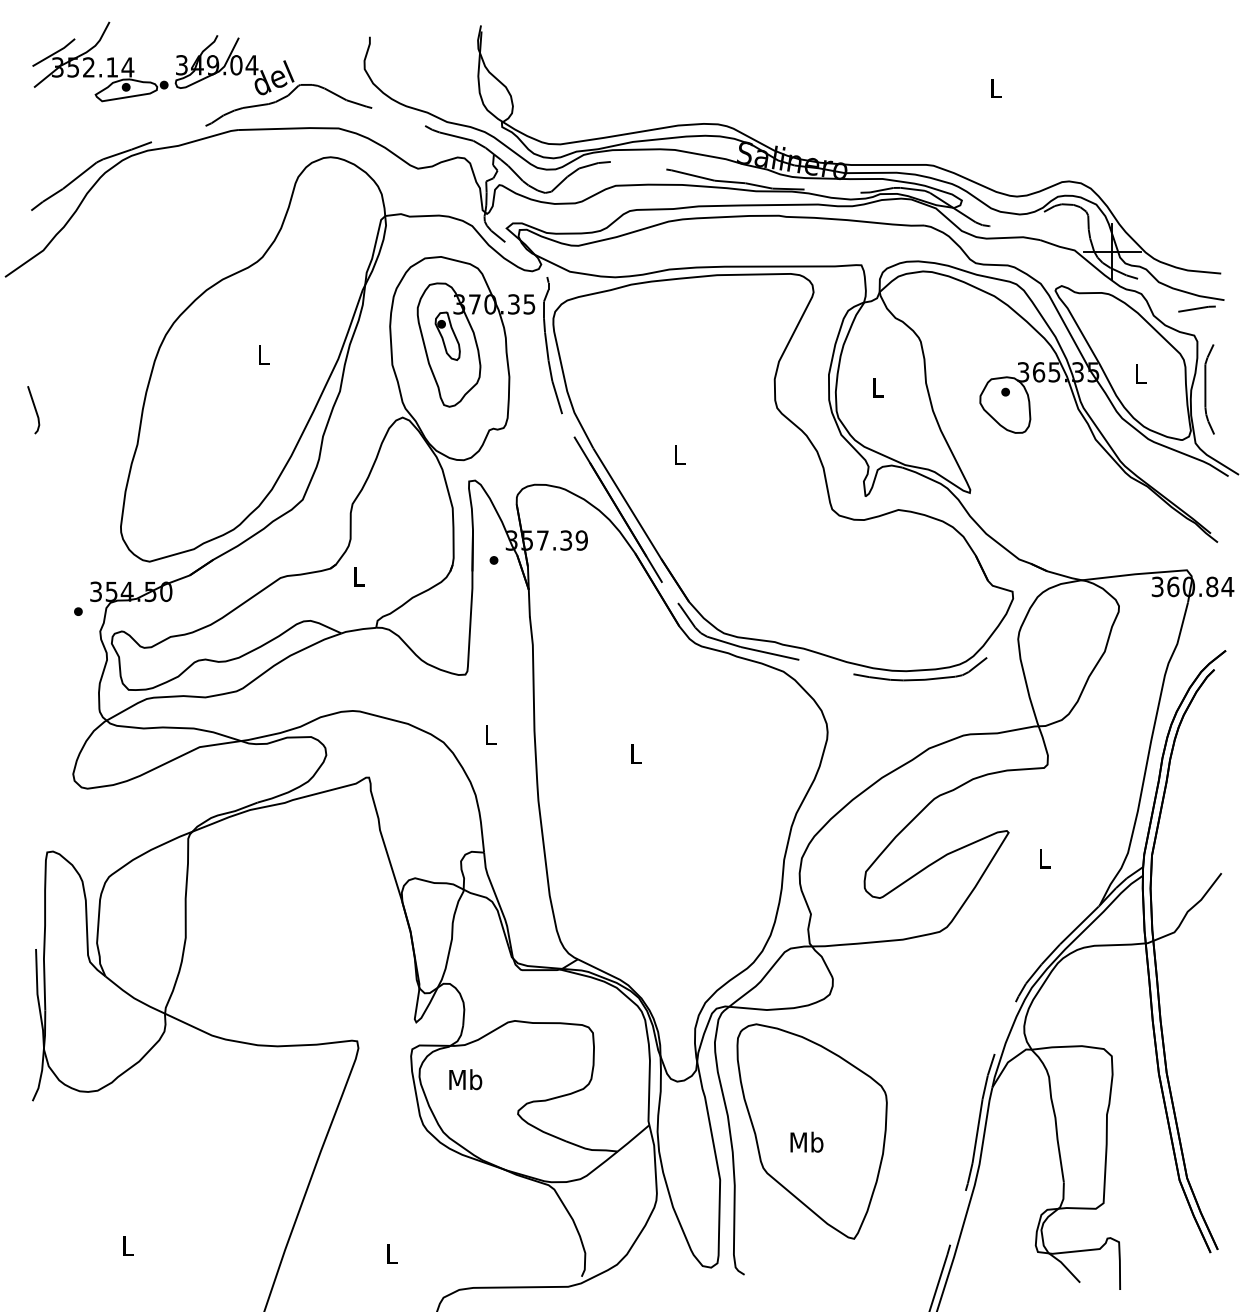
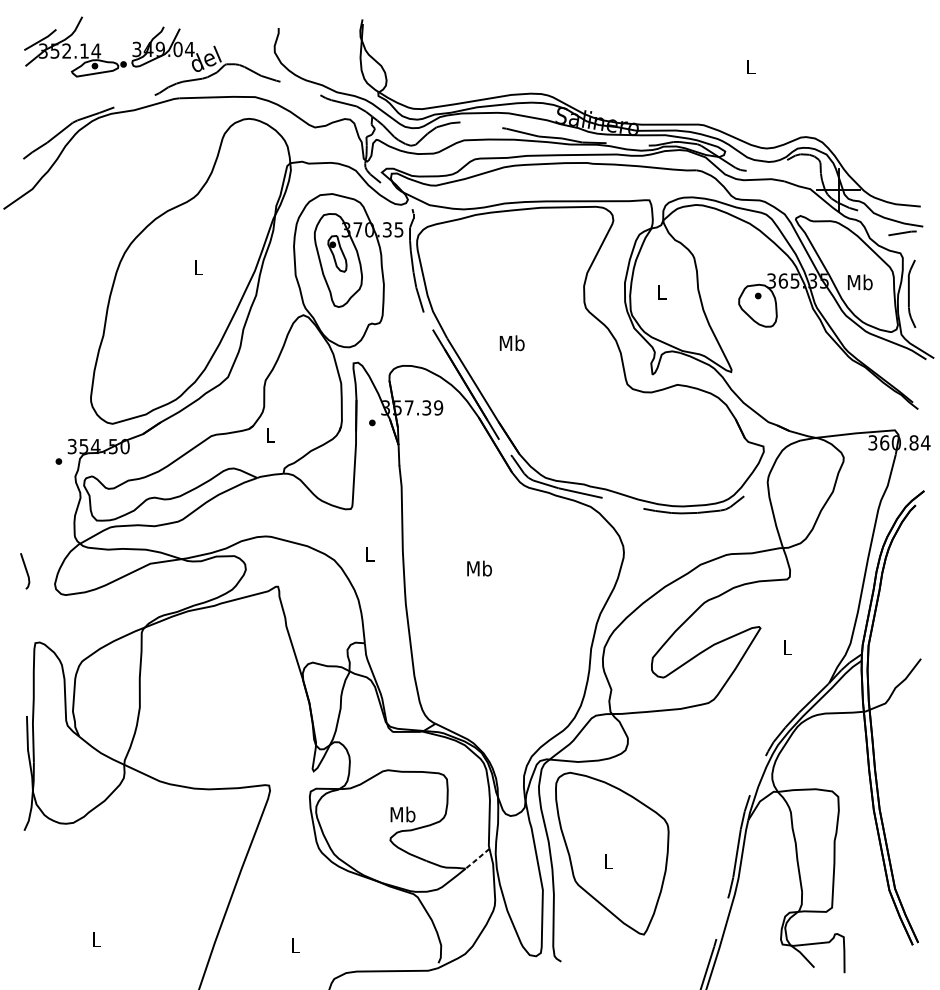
text: (1140, 373) -> (859, 281), L -> Mb
line: (34, 409) -> (25, 570), moved
text: (679, 454) -> (512, 343), L -> Mb
text: (635, 753) -> (479, 568), L -> Mb
text: (465, 1079) -> (402, 814), moved
line: (633, 1139) -> (477, 859), solid -> dashed
text: (806, 1141) -> (608, 861), Mb -> L

